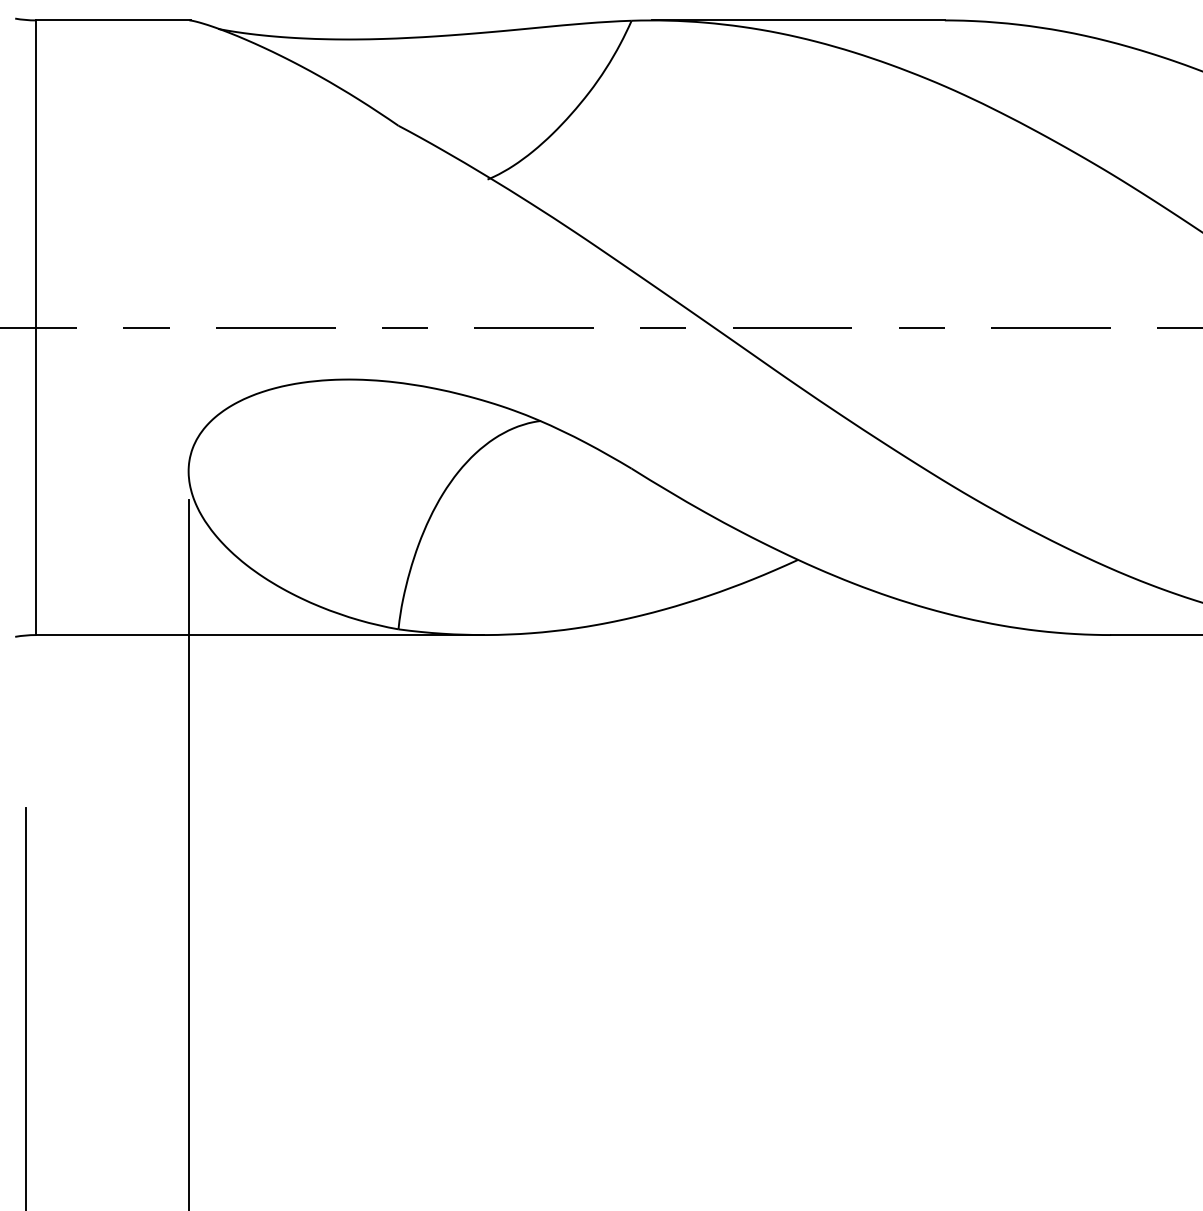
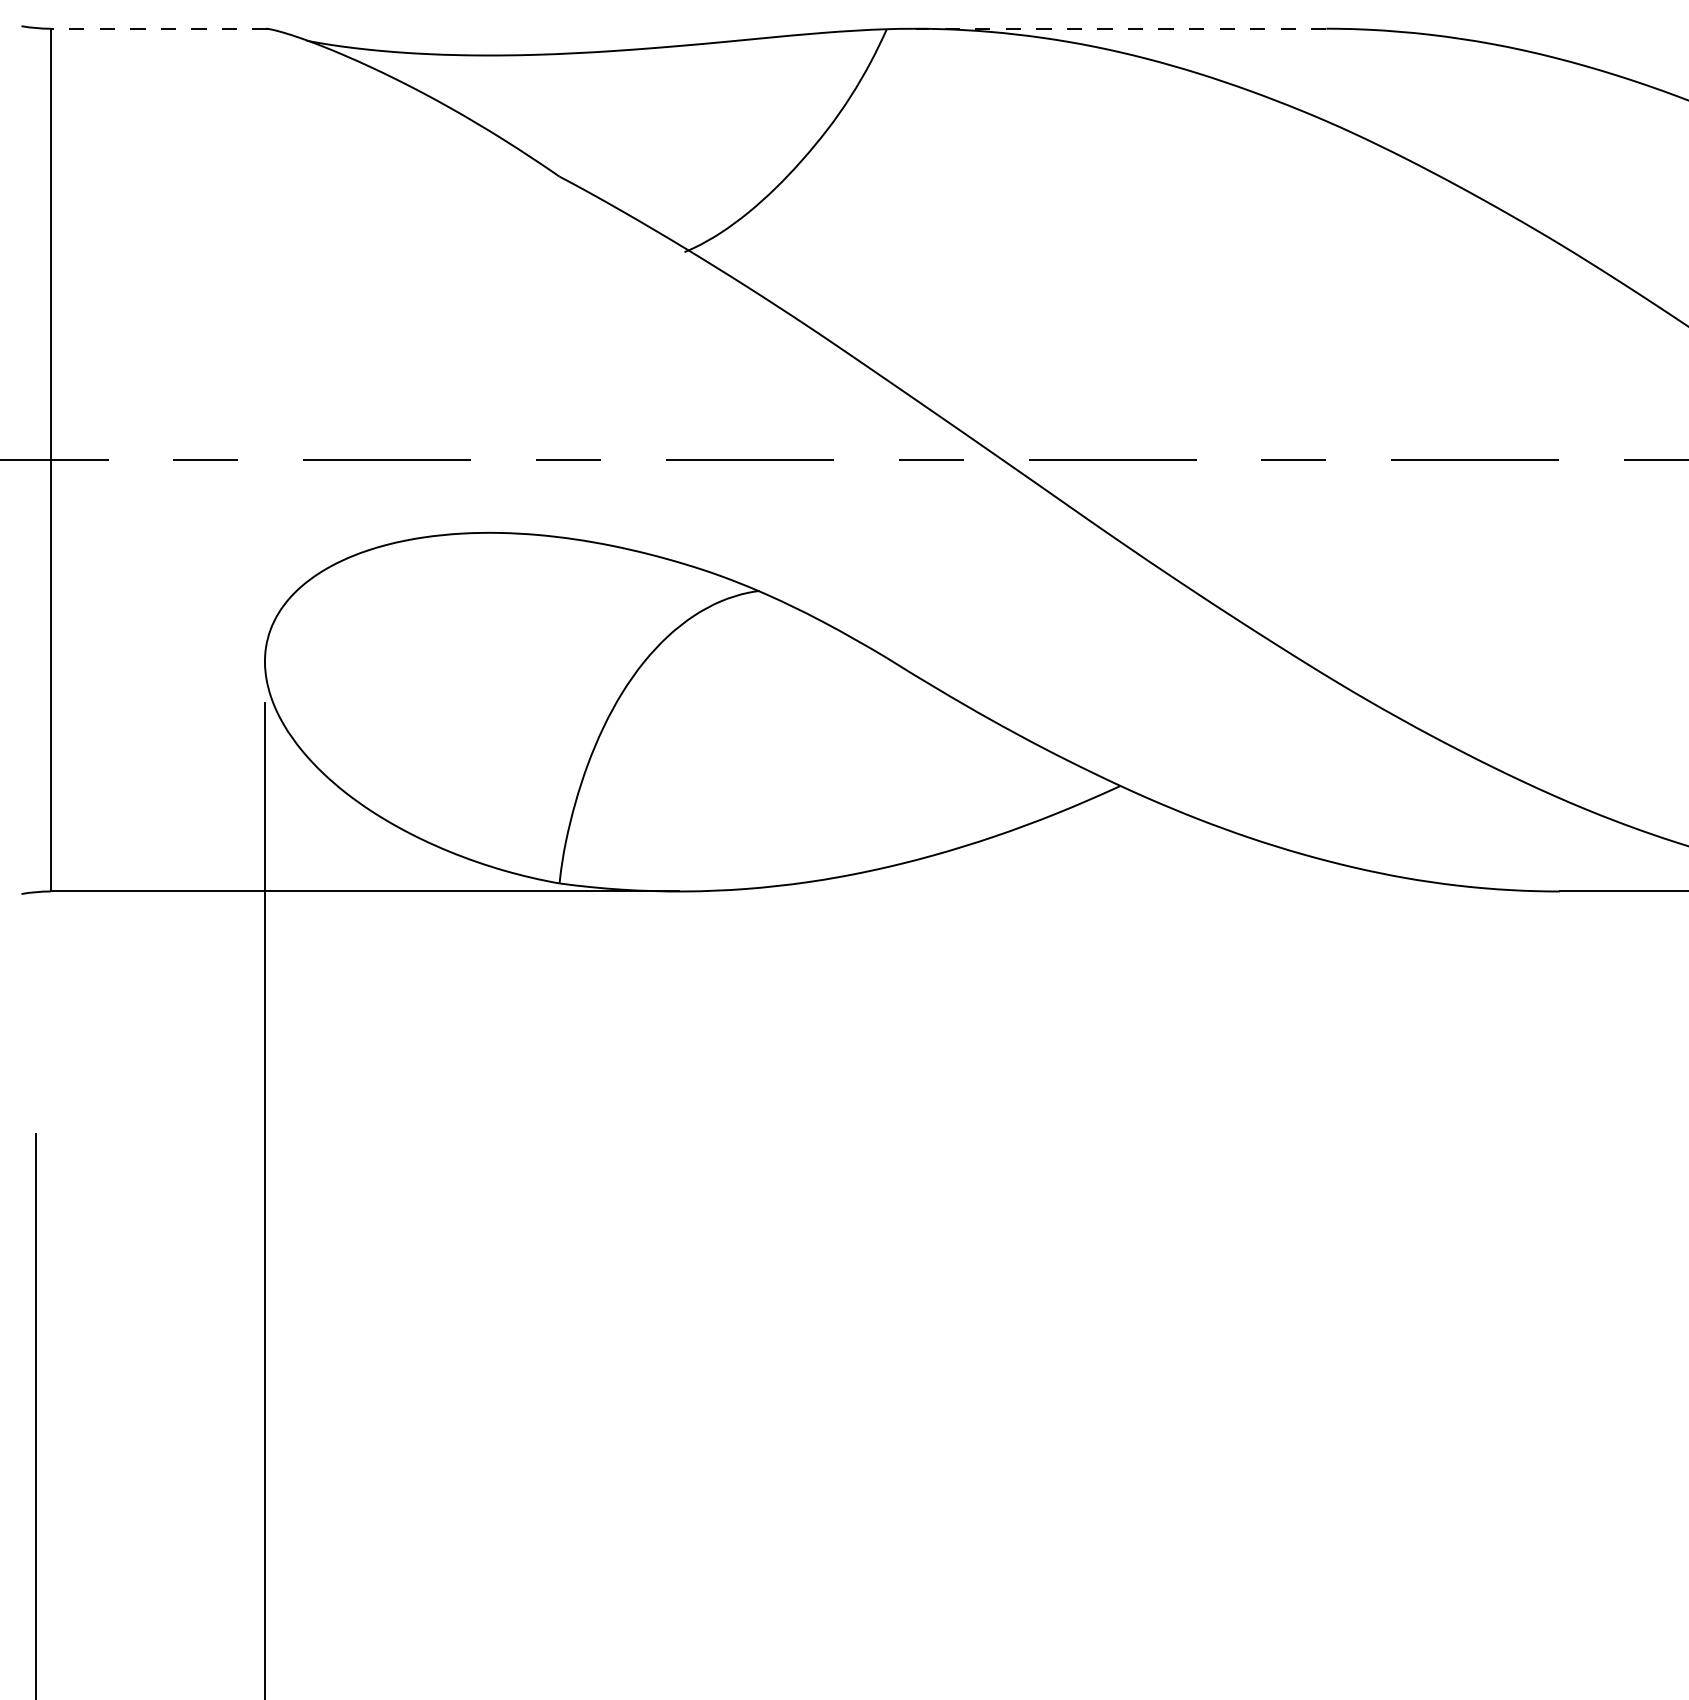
line: (112, 20) -> (158, 28), solid -> dashed
line: (798, 20) -> (1121, 28), solid -> dashed

